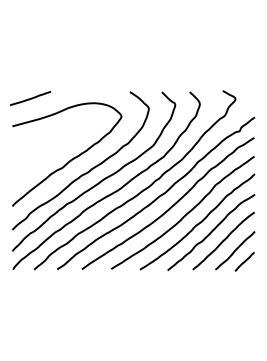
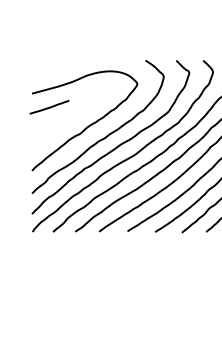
line: (30, 98) -> (49, 107), moved

